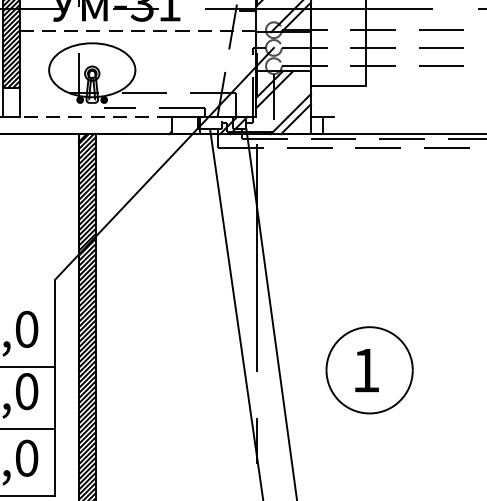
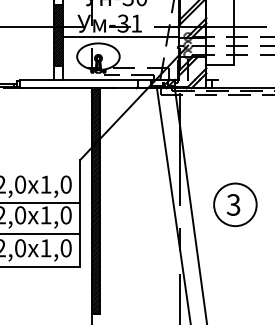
line: (136, 31) -> (120, 37), dashed -> solid
line: (94, 116) -> (99, 79), dashed -> solid
text: (365, 369) -> (233, 204), 1 -> 3

